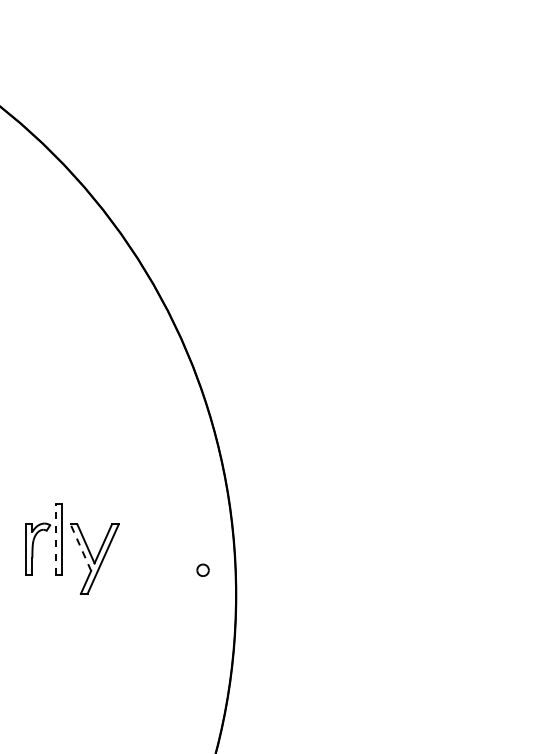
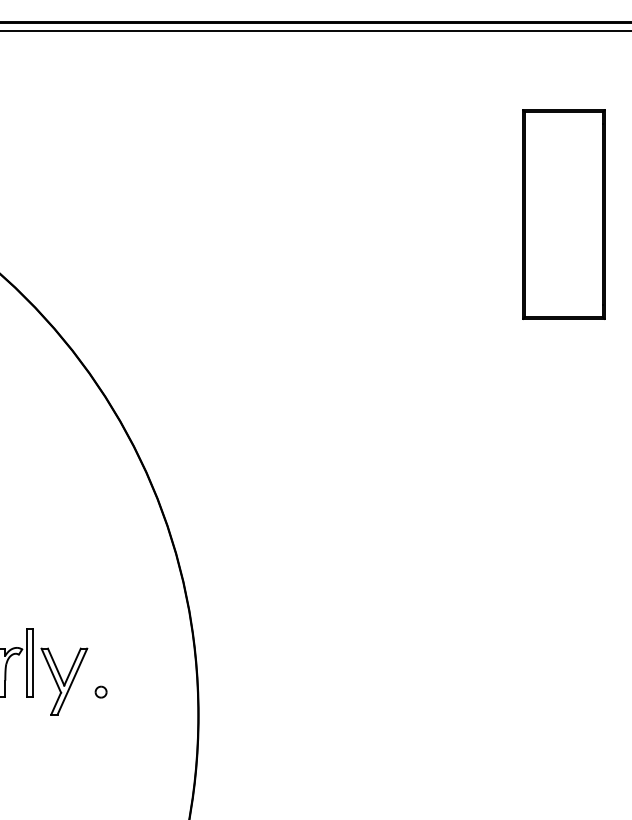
line: (55, 540) -> (27, 663), dashed -> solid
line: (81, 547) -> (51, 670), dashed -> solid
part: (202, 569) -> (100, 691), moved

